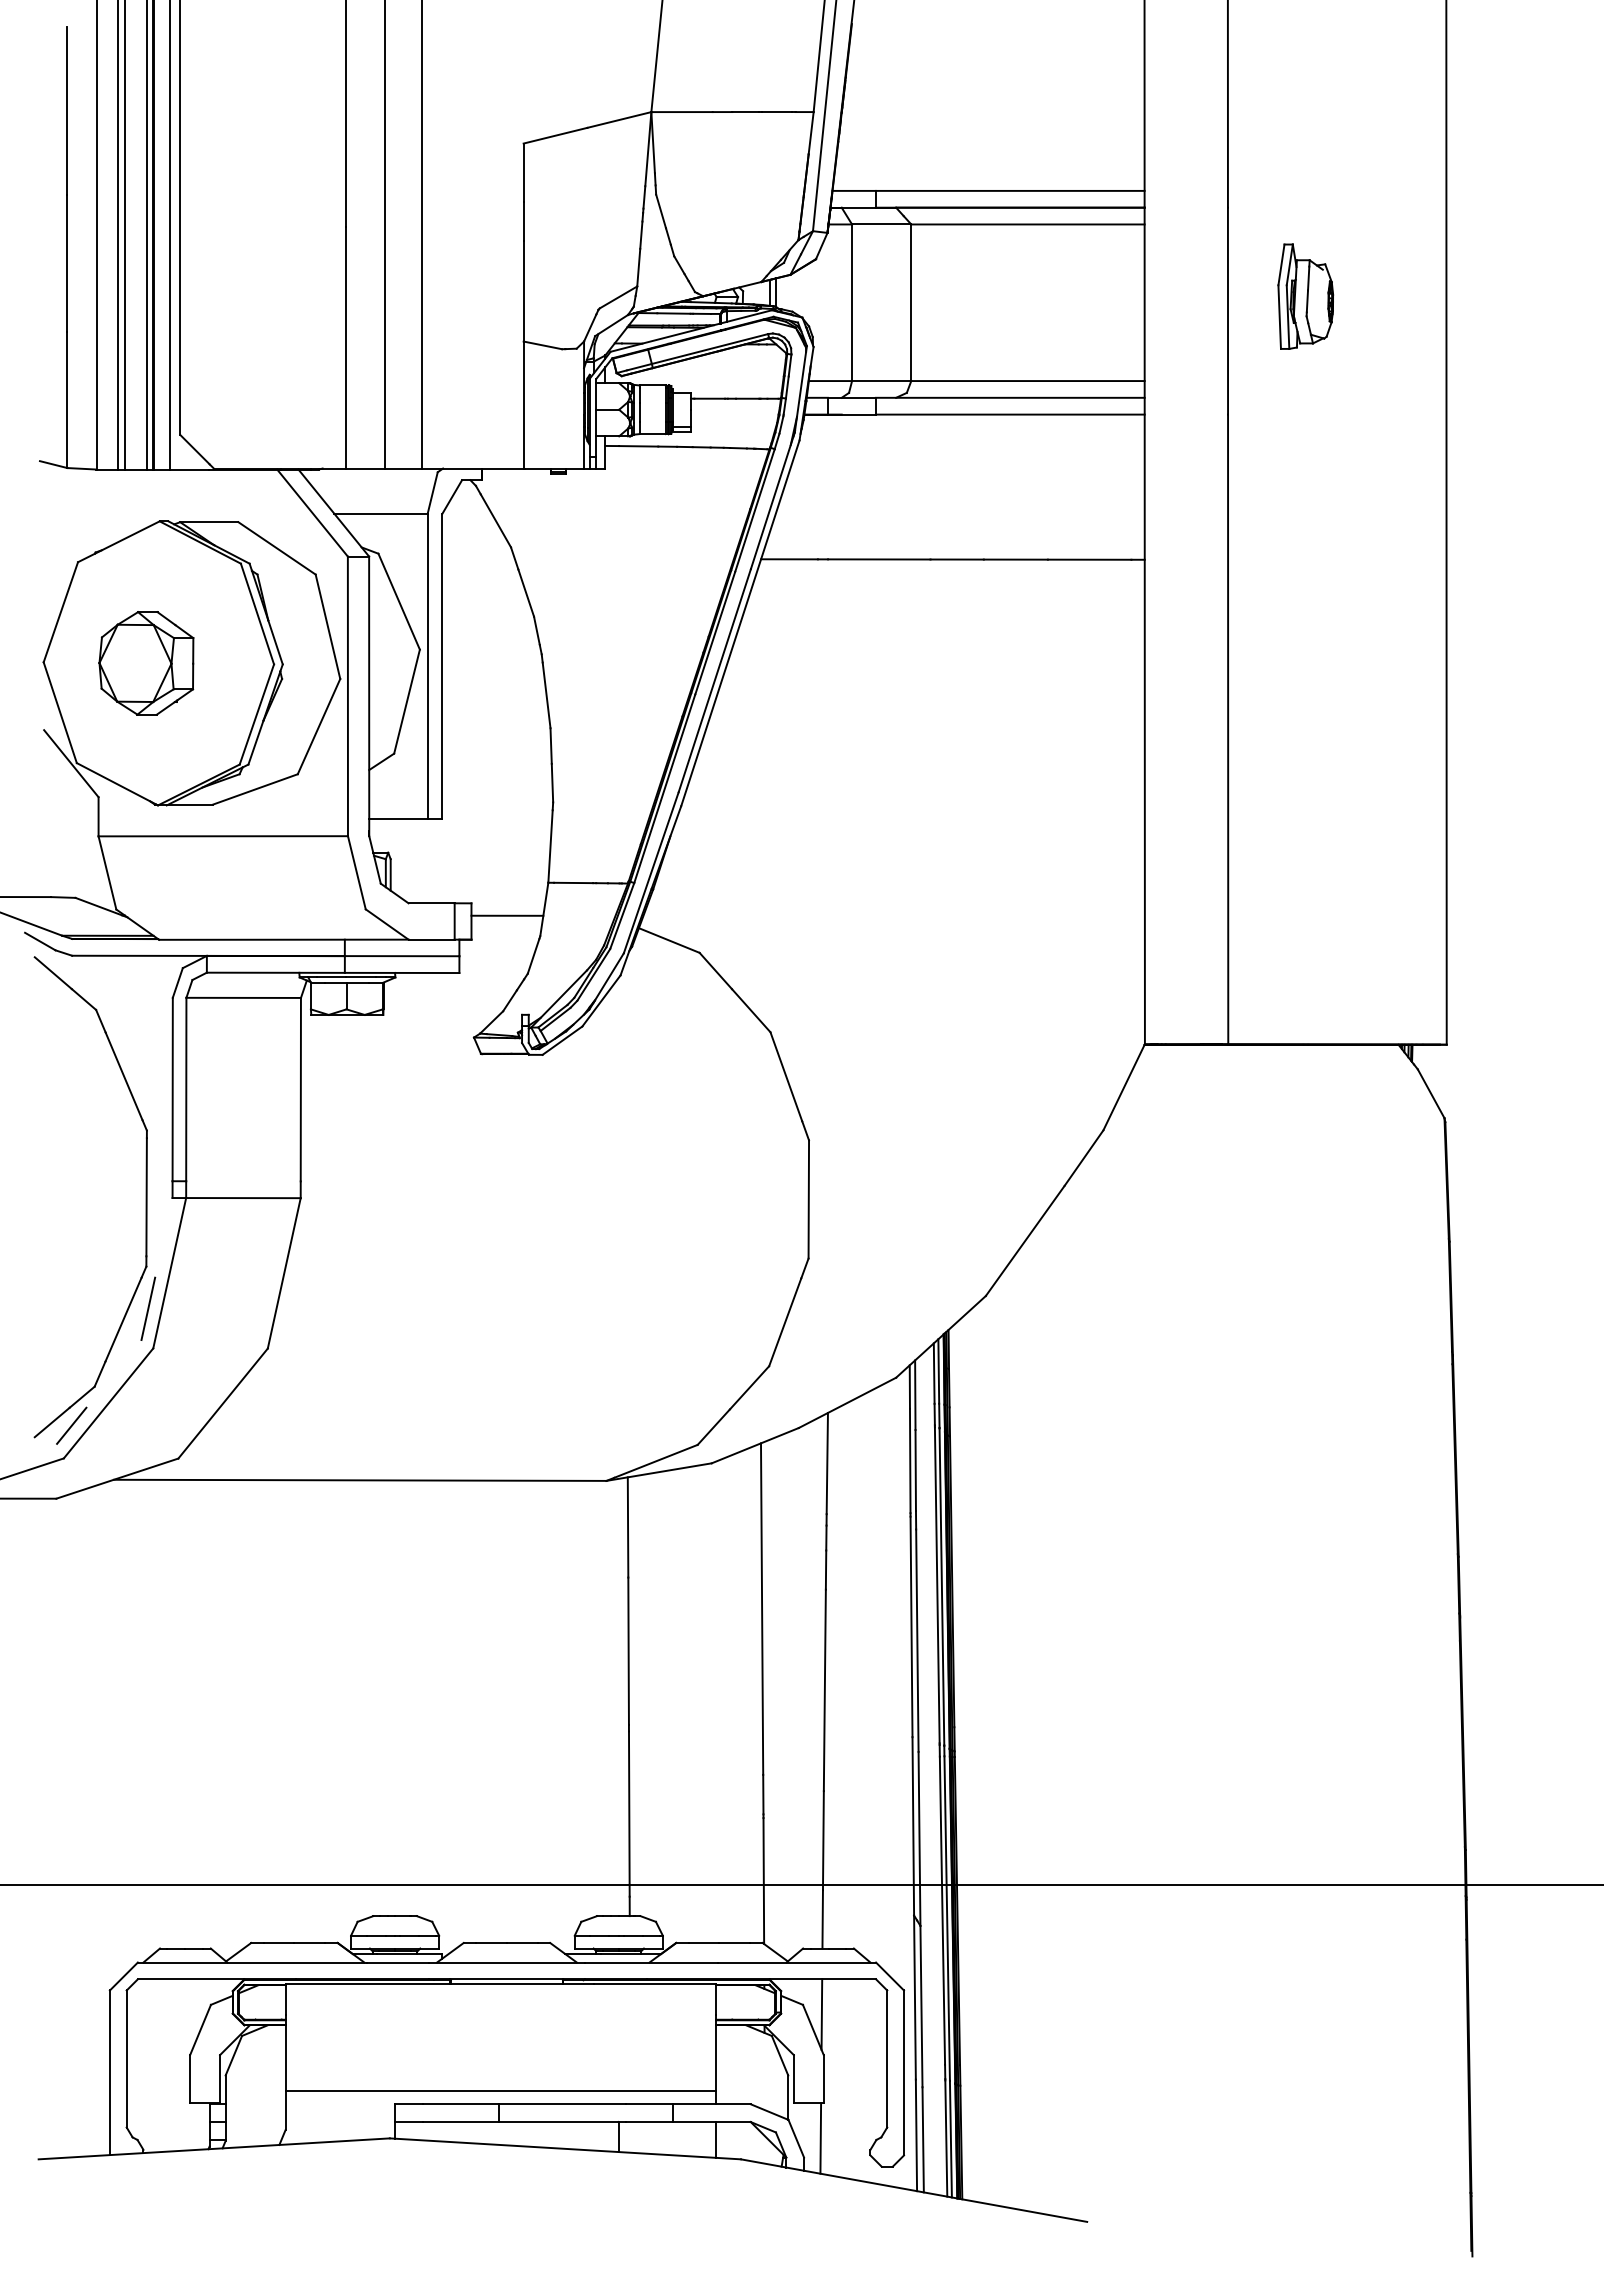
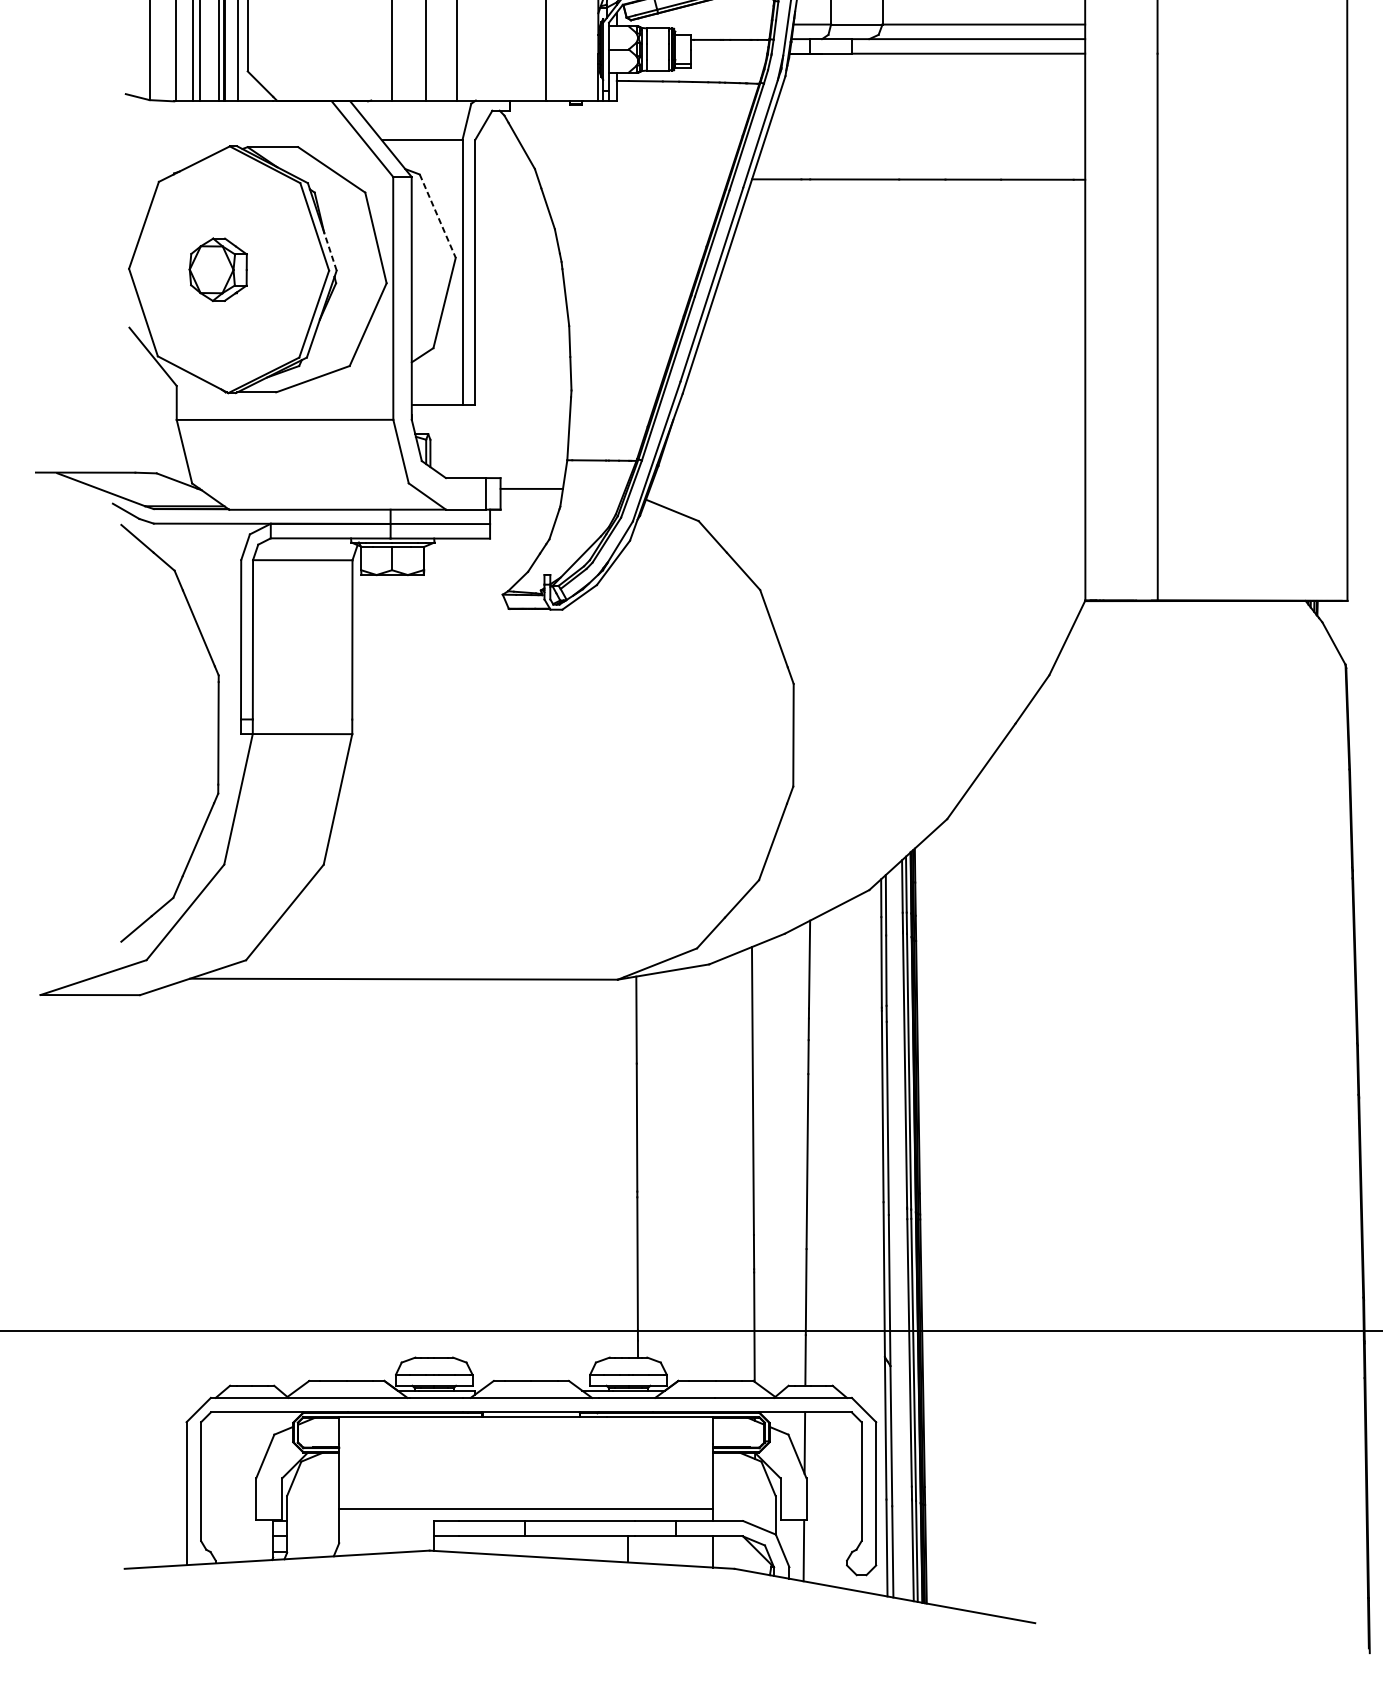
line: (399, 602) -> (438, 216), solid -> dashed
line: (275, 641) -> (330, 250), solid -> dashed
part: (146, 663) -> (218, 269), size x0.7
line: (148, 1308) -> (220, 829), removed
line: (71, 1425) -> (153, 931), removed

